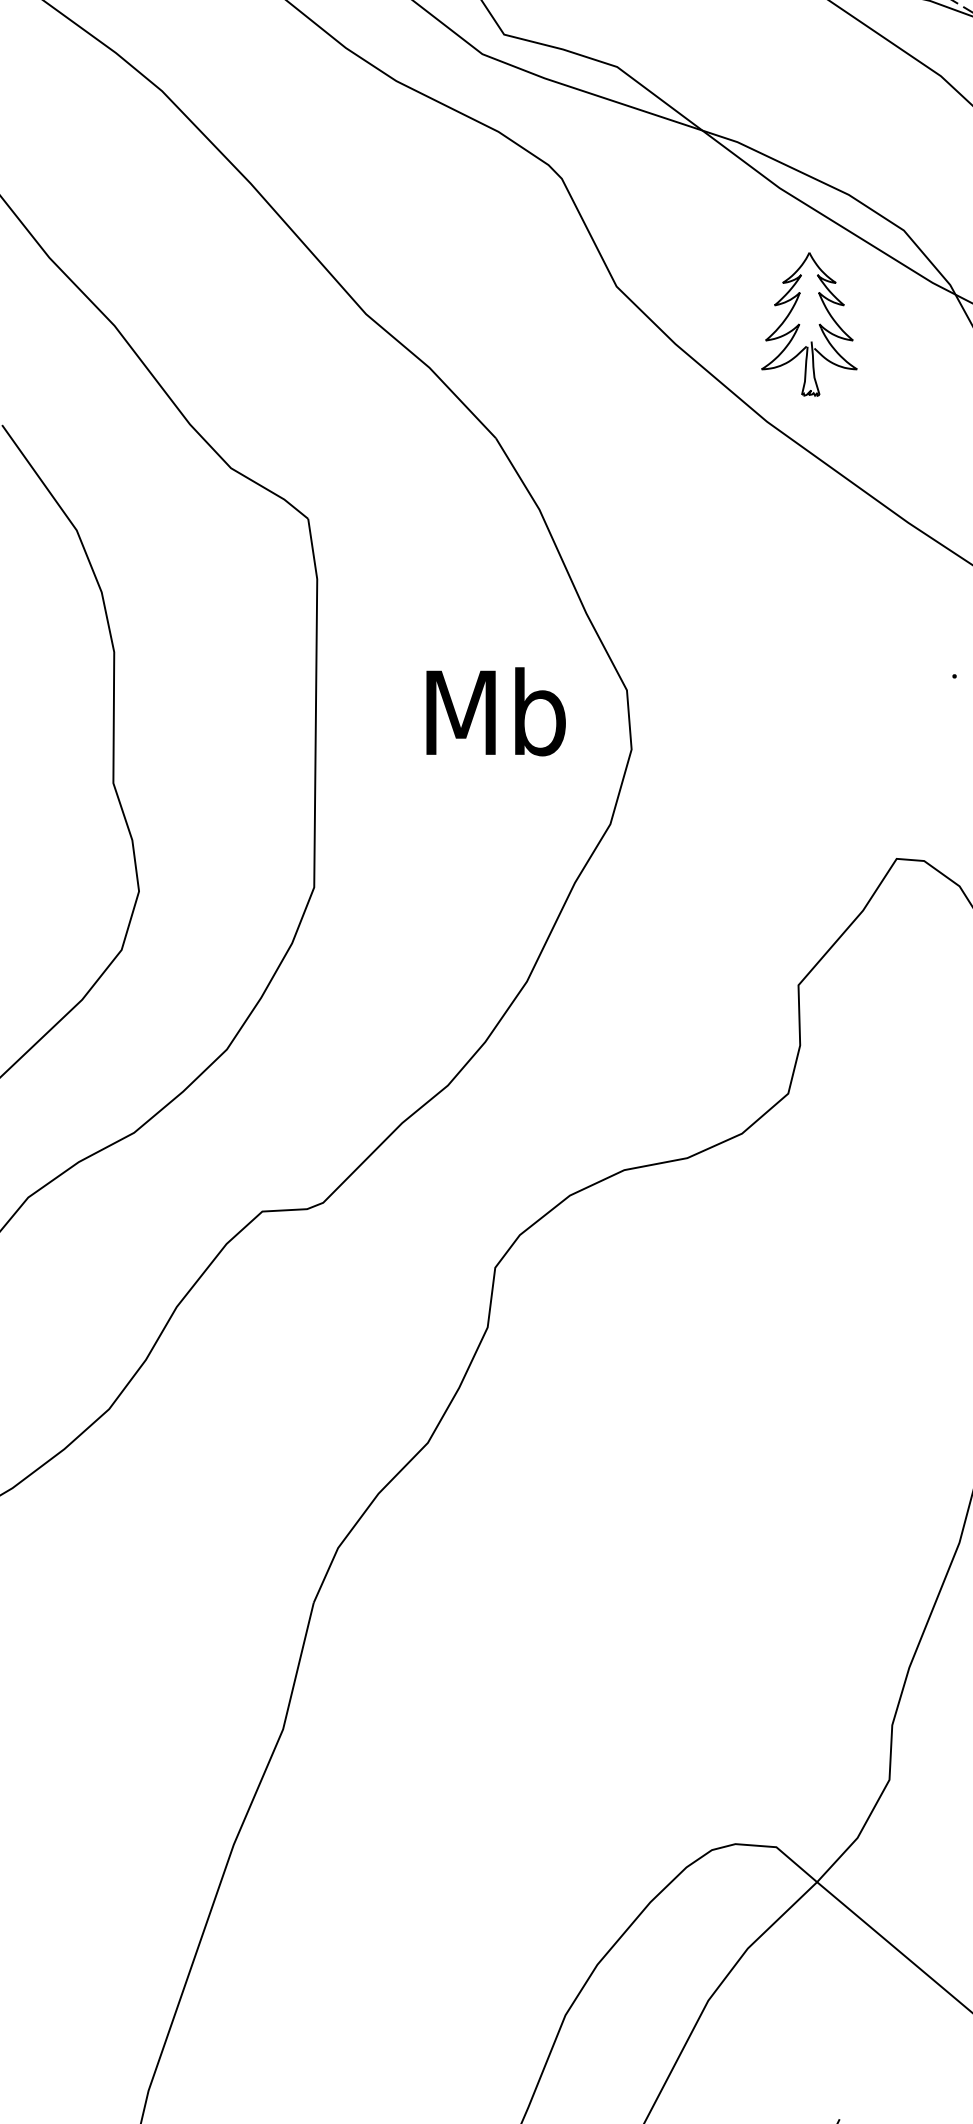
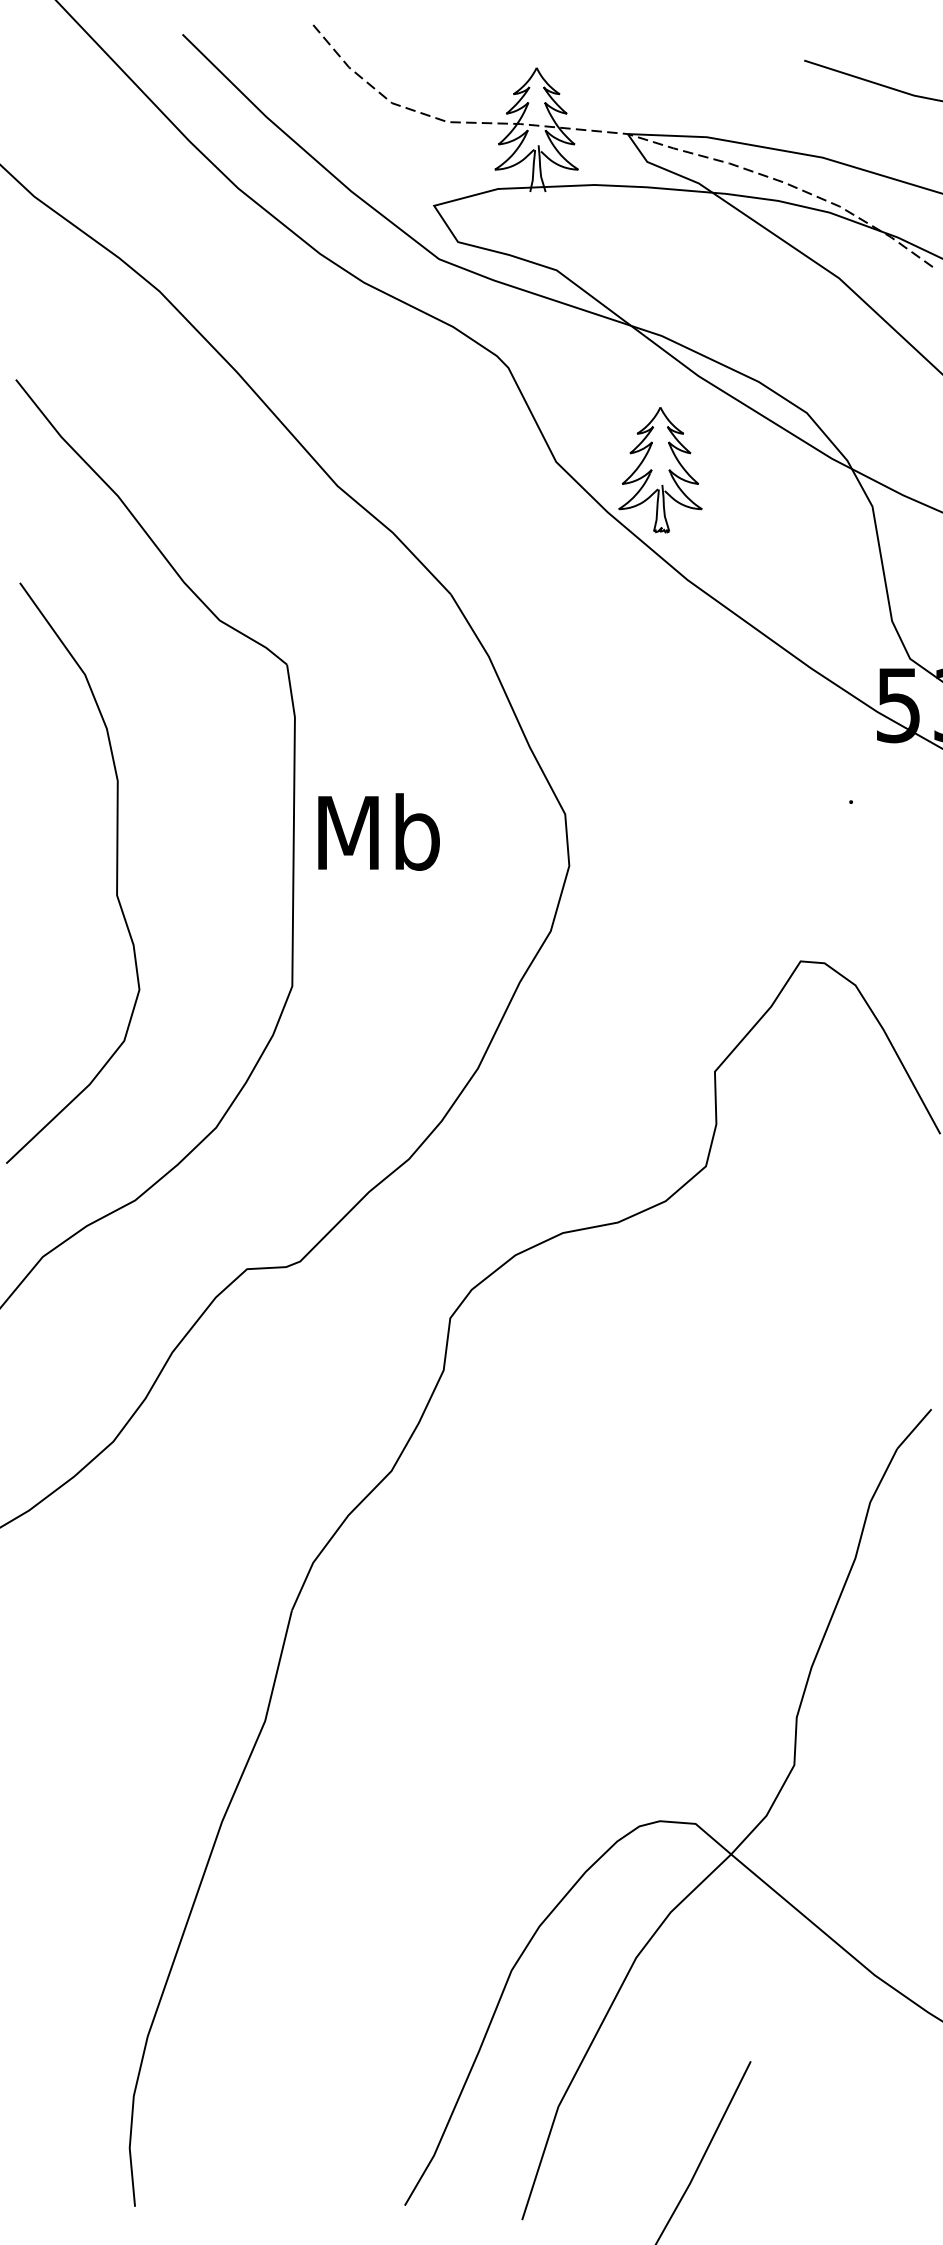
part: (809, 324) -> (660, 470), moved
text: (495, 711) -> (378, 831), moved

